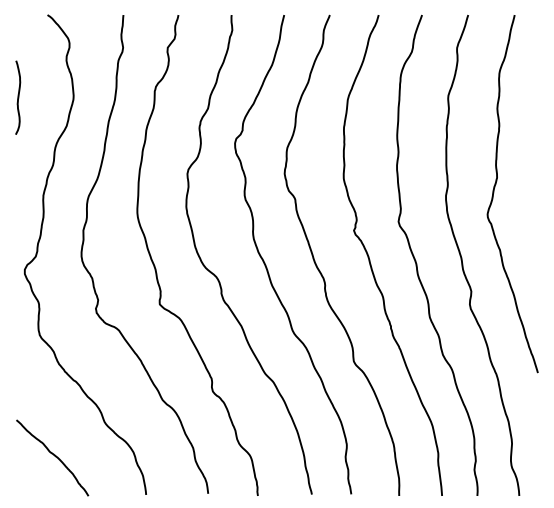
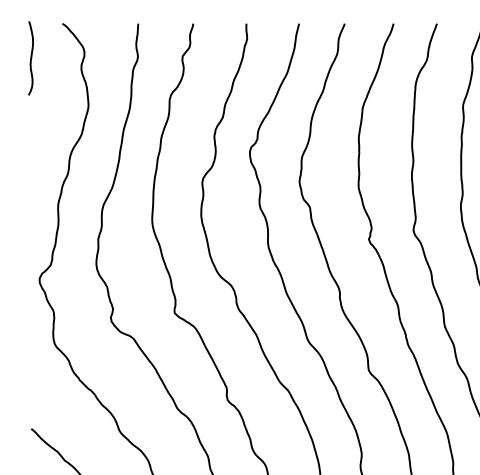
curve: (18, 97) -> (31, 58), moved

